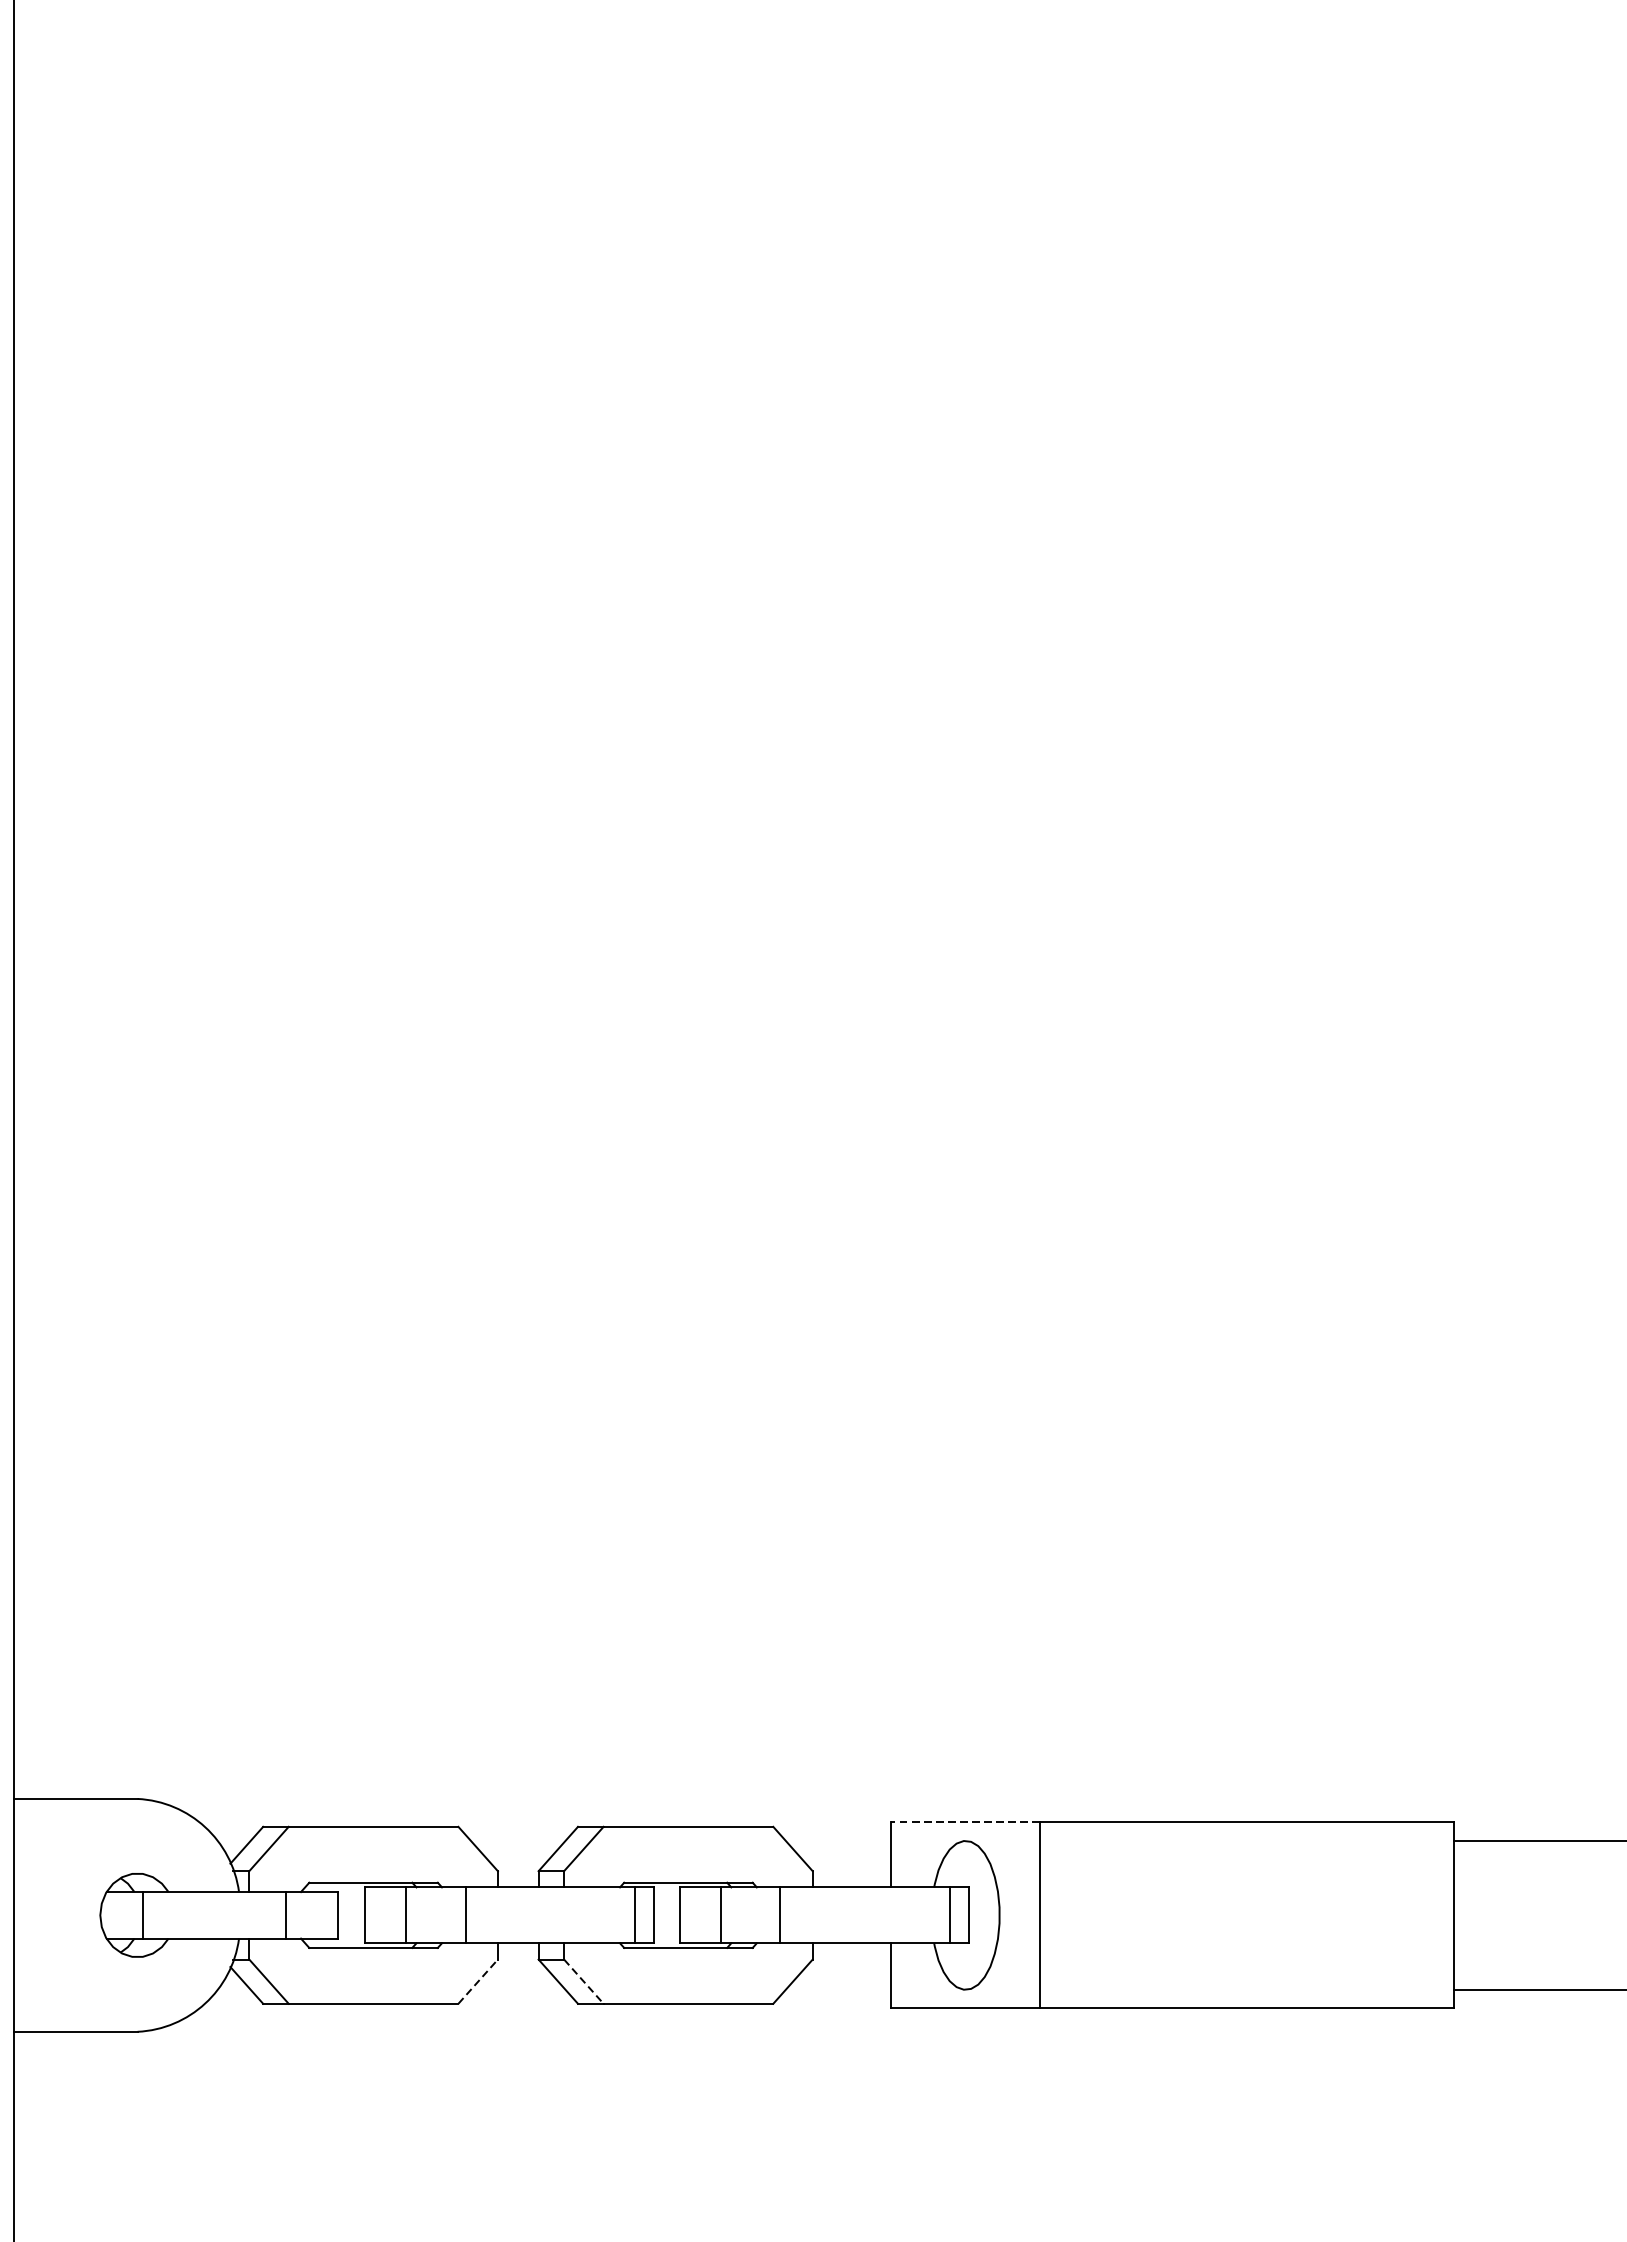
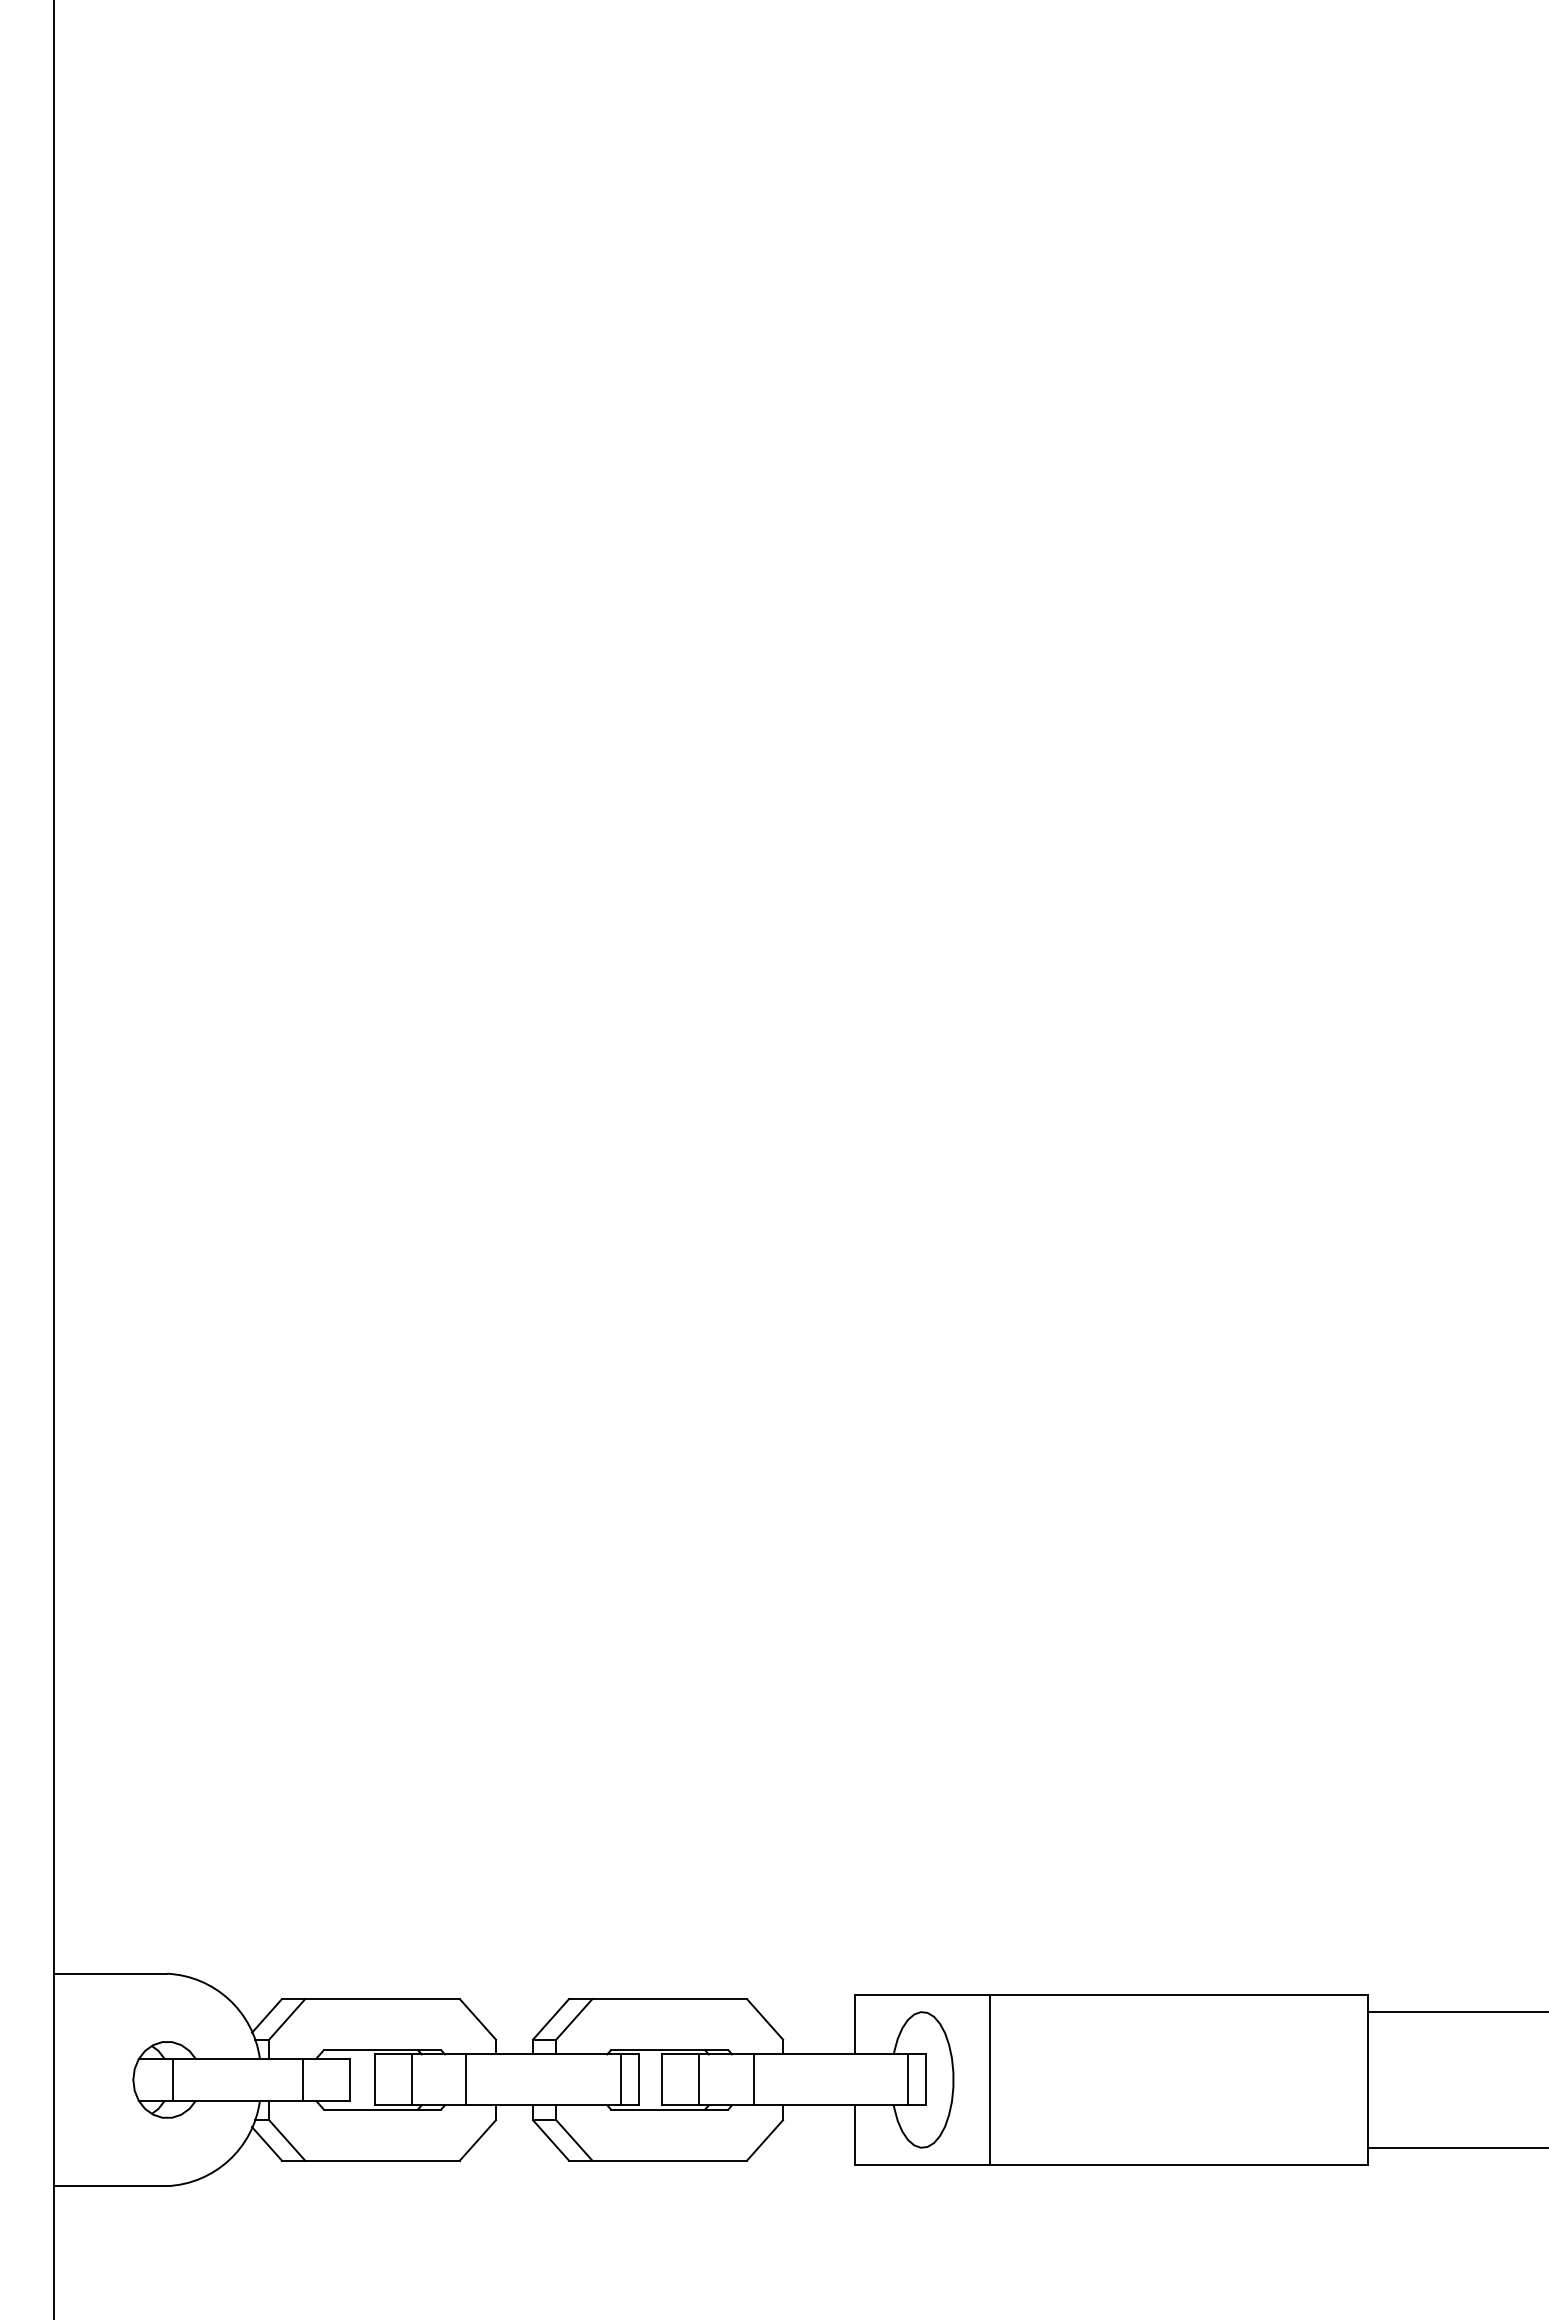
line: (965, 1821) -> (922, 1994), dashed -> solid
line: (478, 1981) -> (478, 2140), dashed -> solid
line: (584, 1981) -> (574, 2140), dashed -> solid

